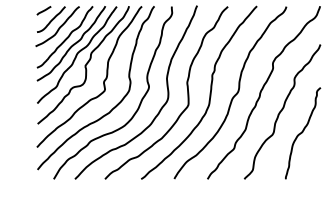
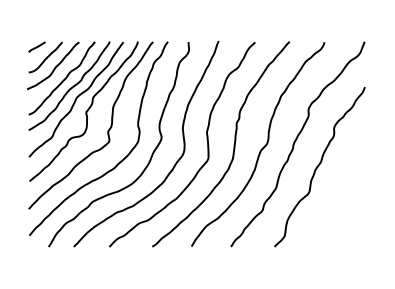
curve: (303, 132) -> (344, 191), removed

